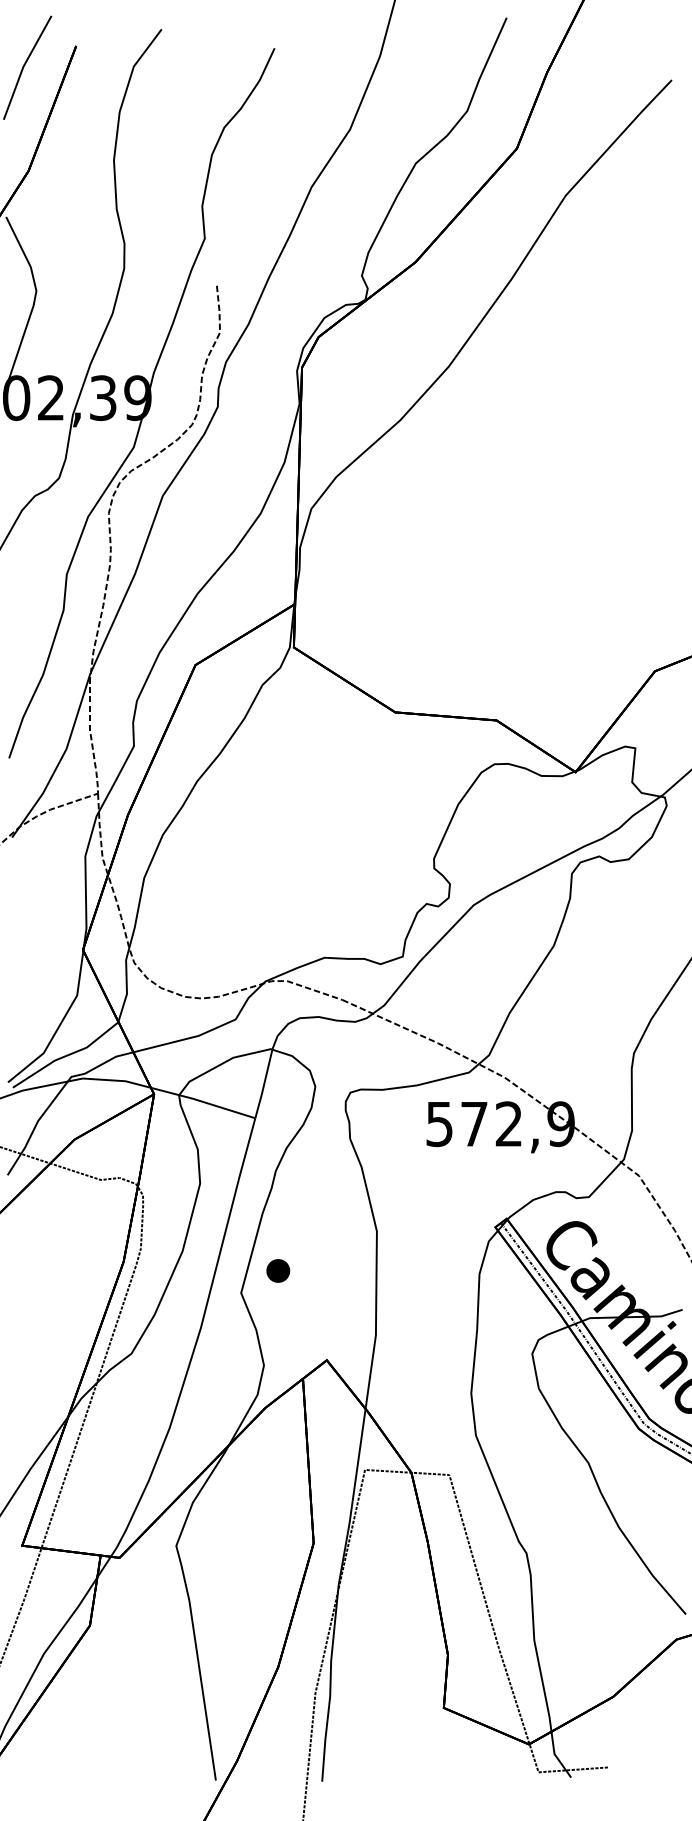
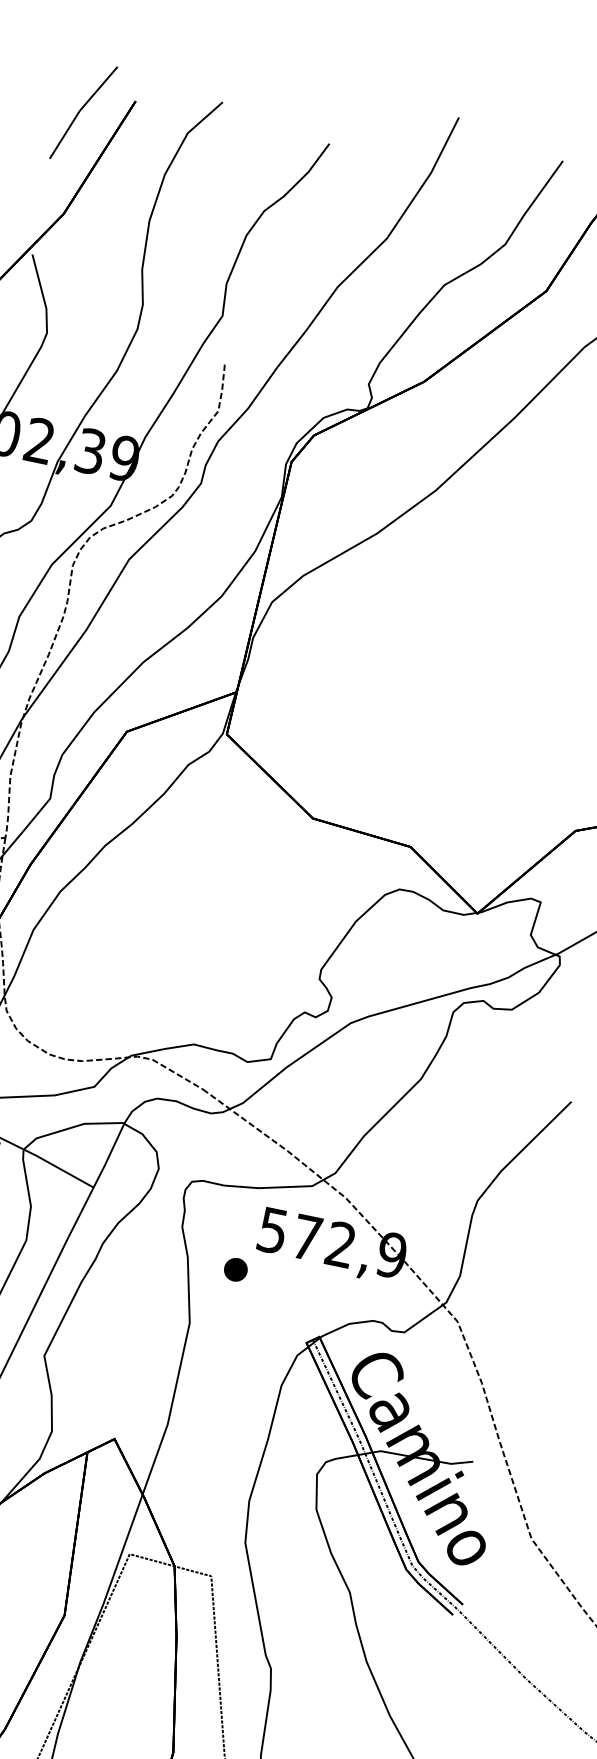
part: (278, 1270) -> (236, 1269), moved

